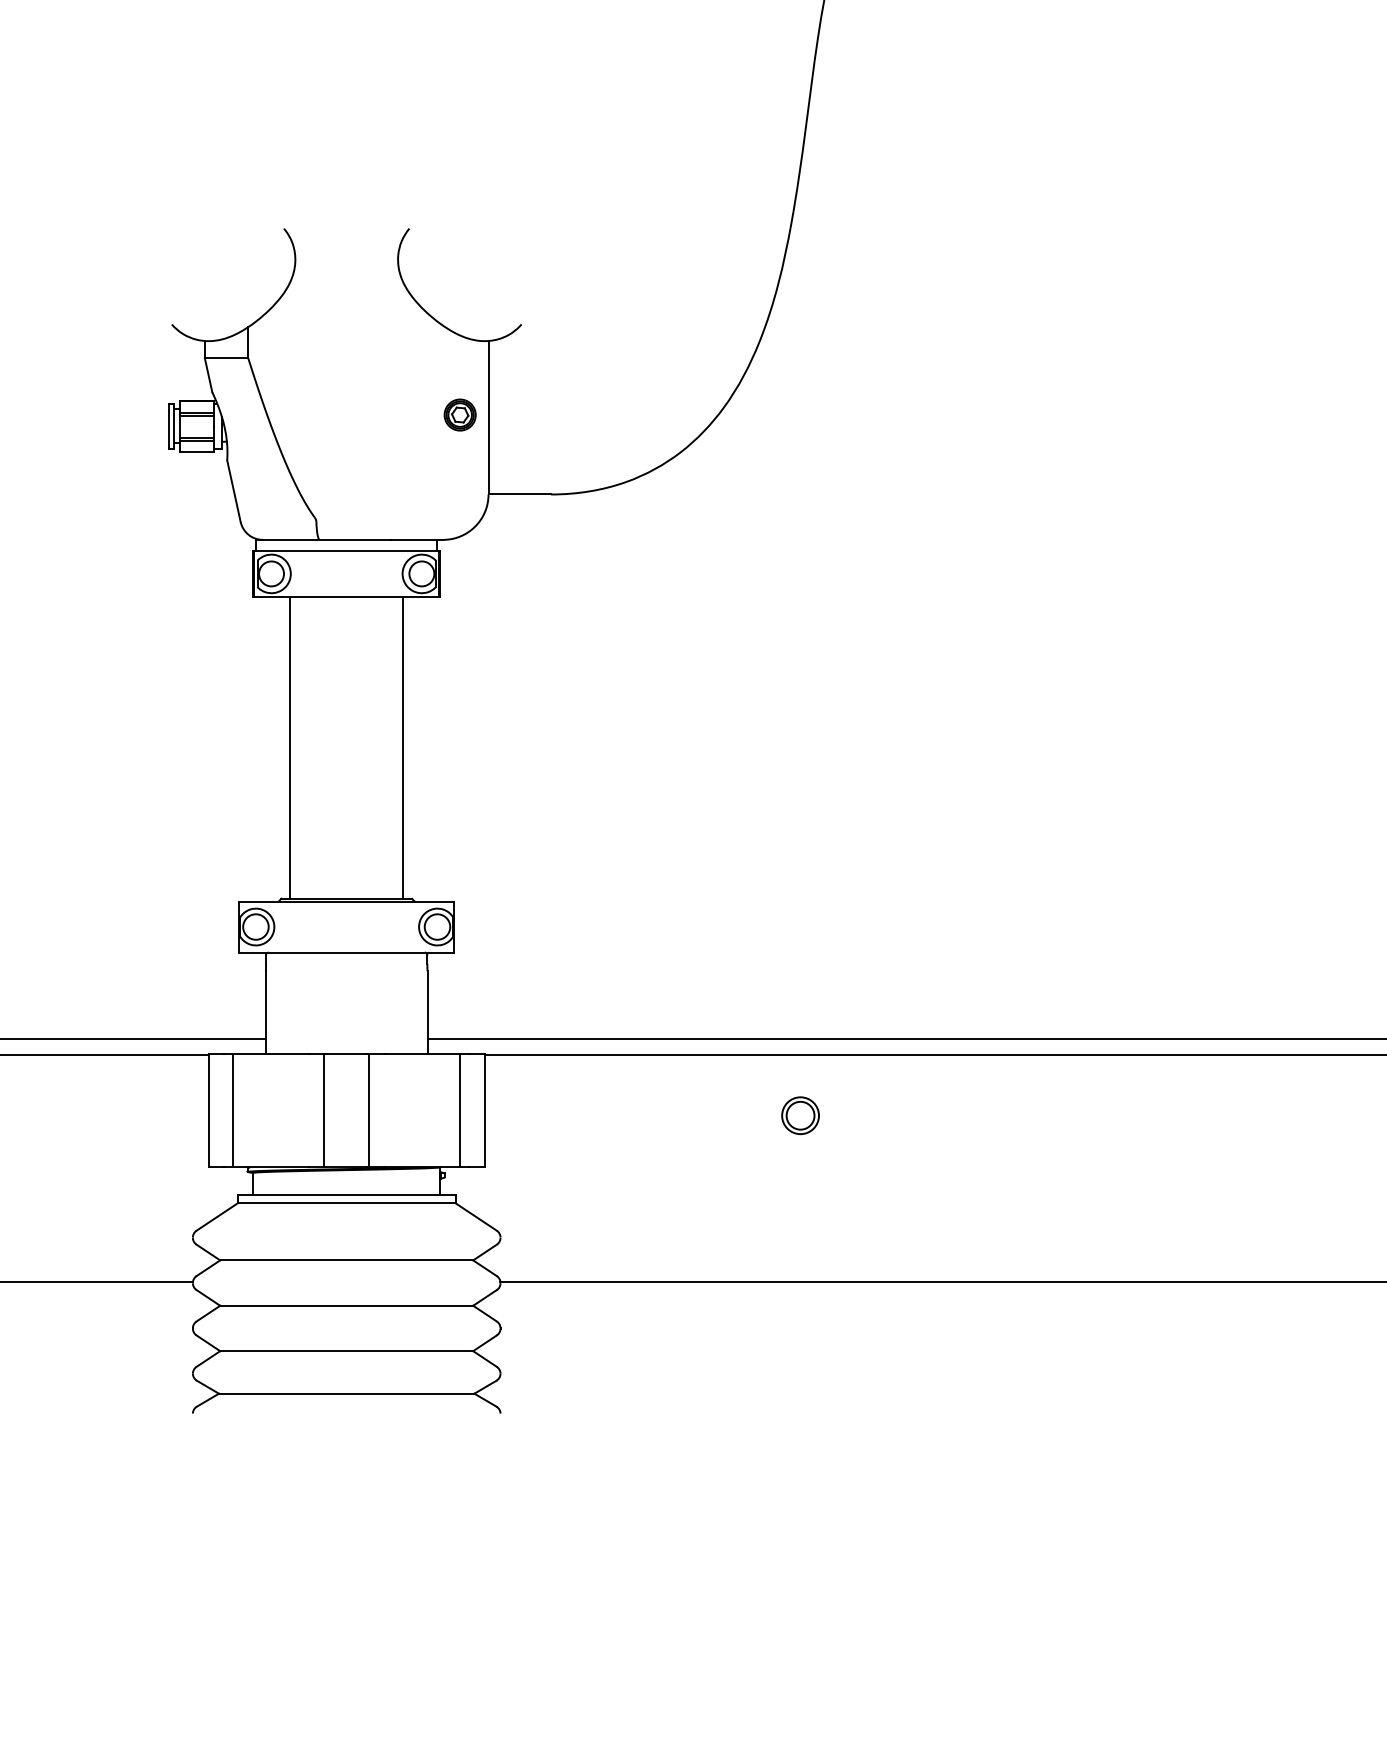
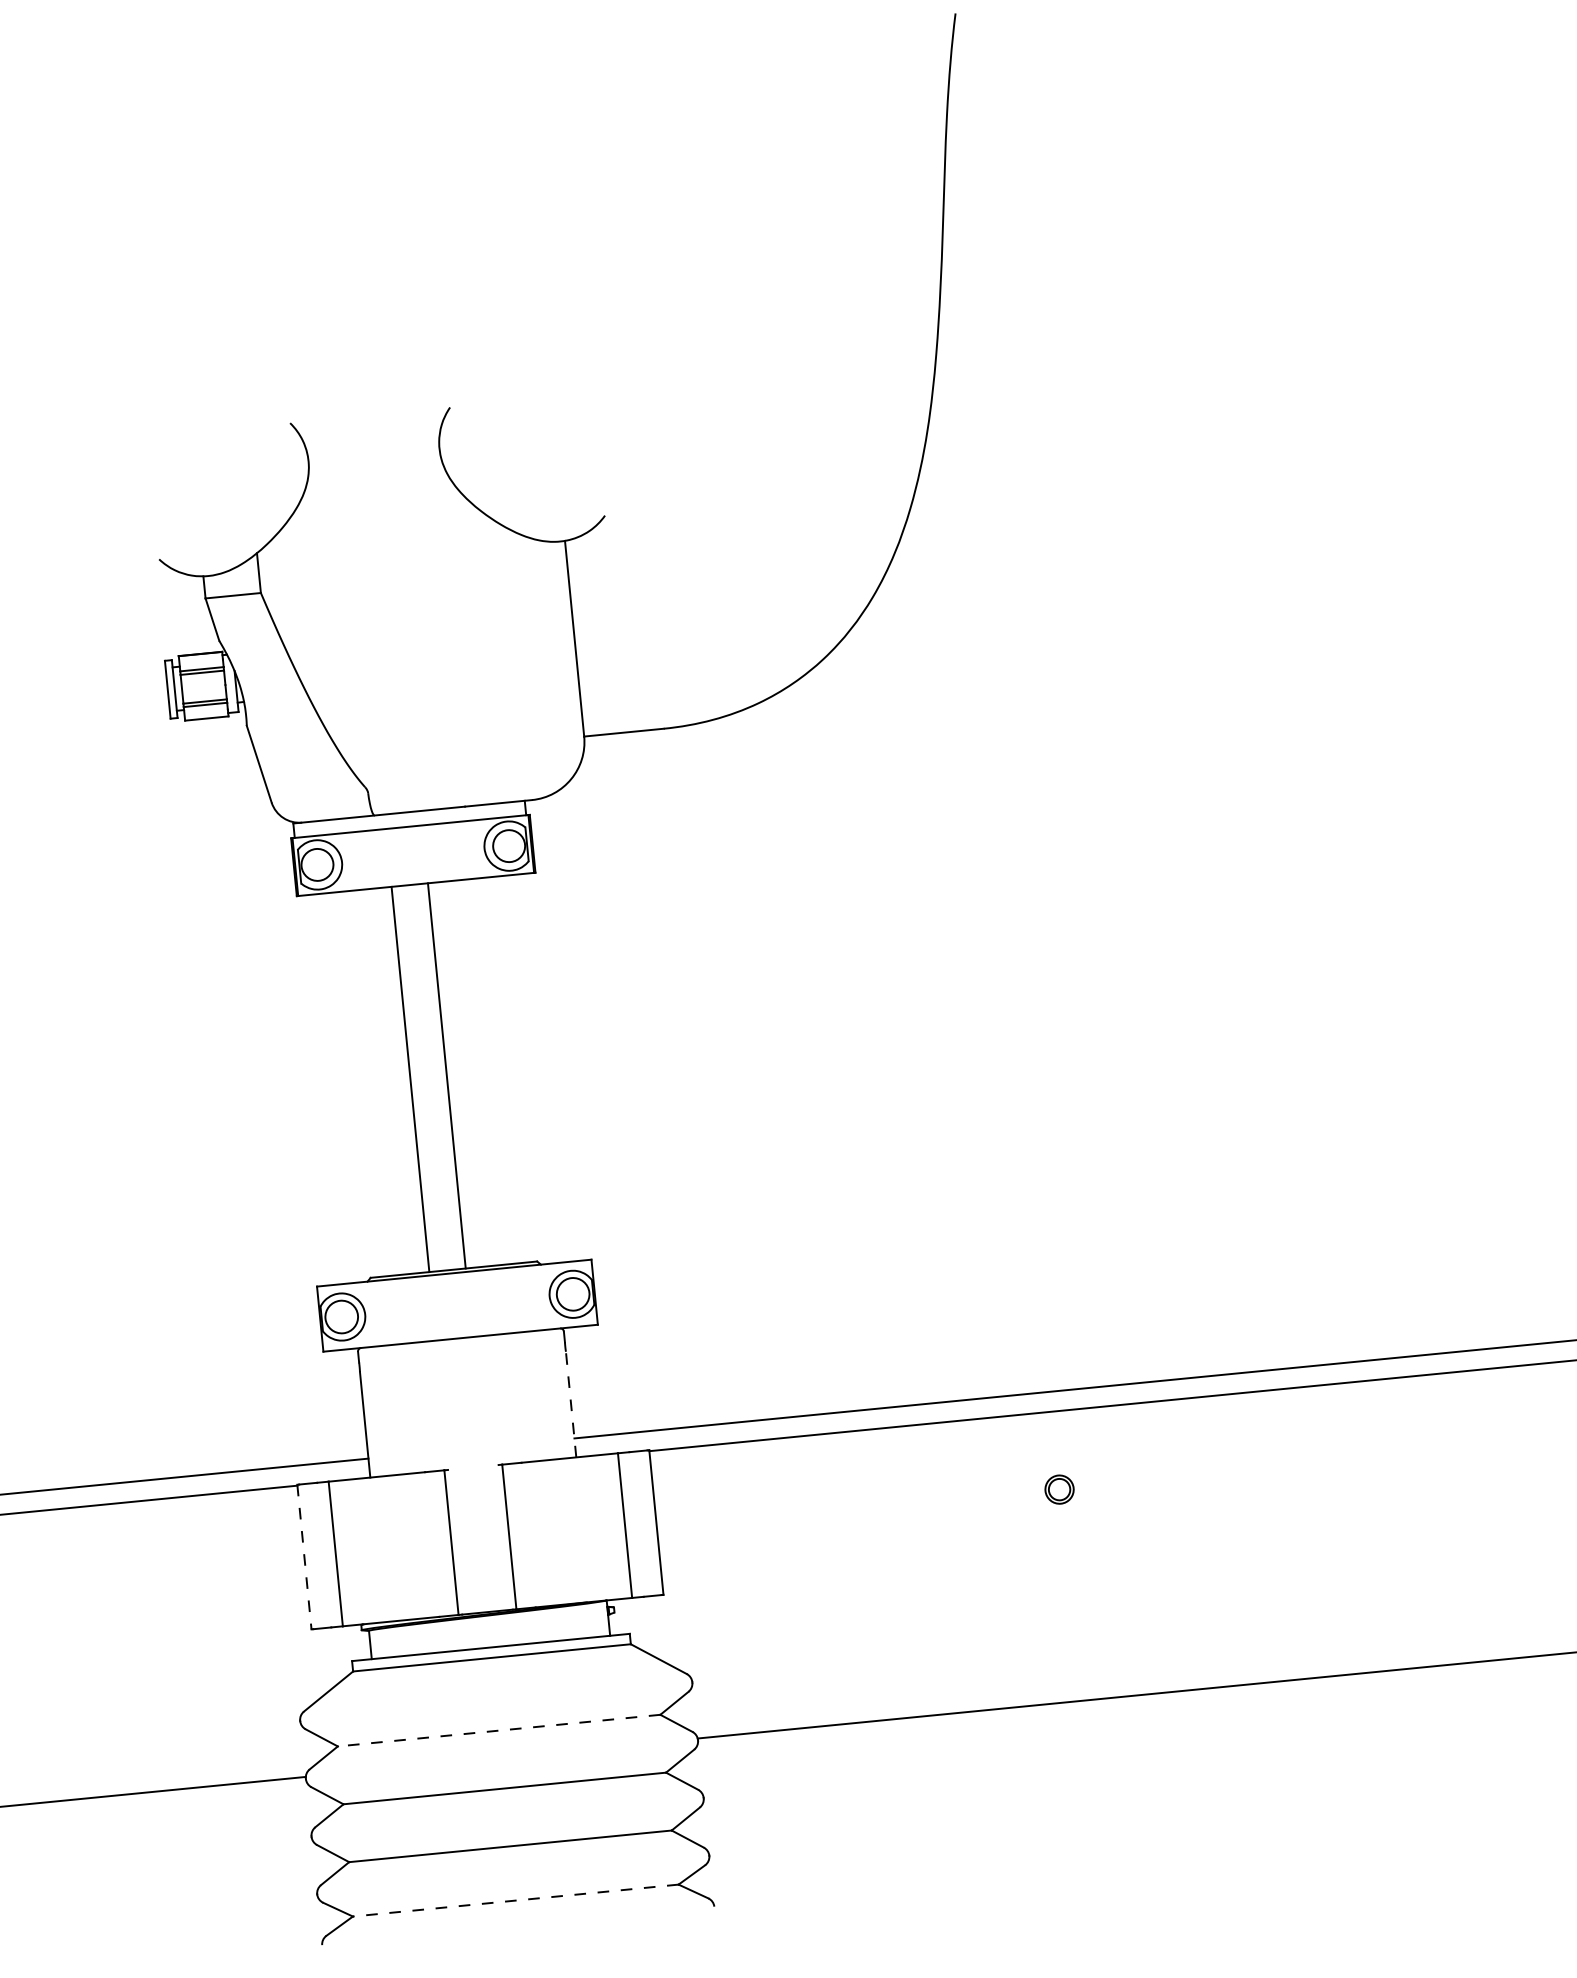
part: (459, 414) -> (537, 638), removed
line: (289, 747) -> (446, 1075), moved
line: (403, 747) -> (410, 1079), moved
line: (427, 1012) -> (571, 1404), solid -> dashed
line: (346, 1053) -> (472, 1466), removed
line: (208, 1110) -> (304, 1556), solid -> dashed
part: (800, 1115) -> (1059, 1489), size x0.6
line: (346, 1260) -> (498, 1730), solid -> dashed
line: (346, 1393) -> (515, 1900), solid -> dashed

